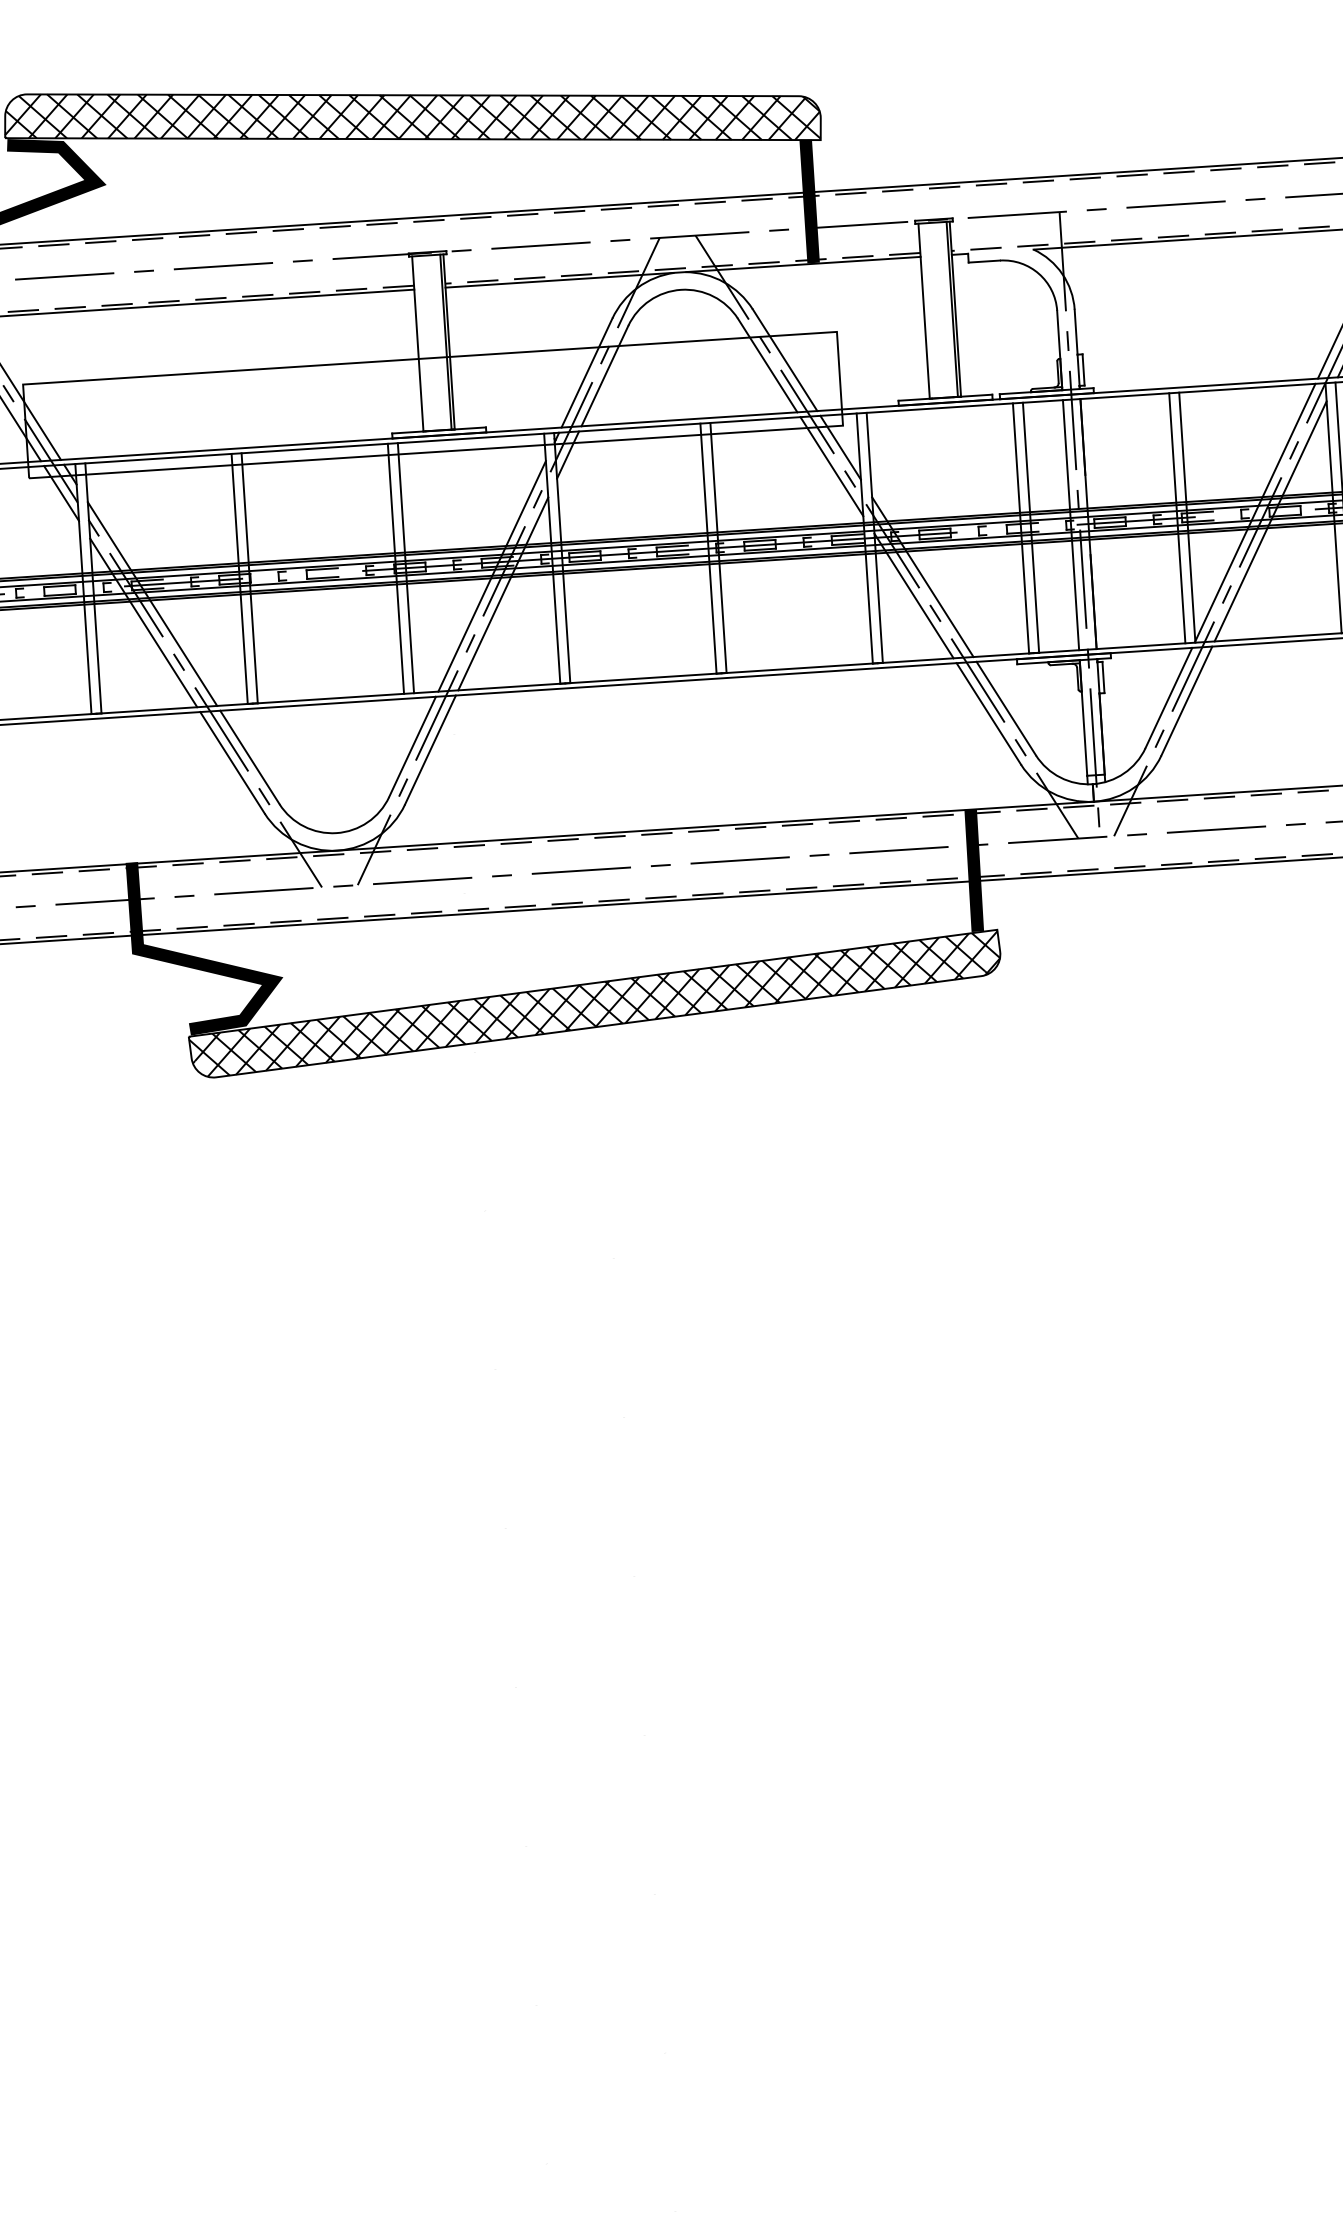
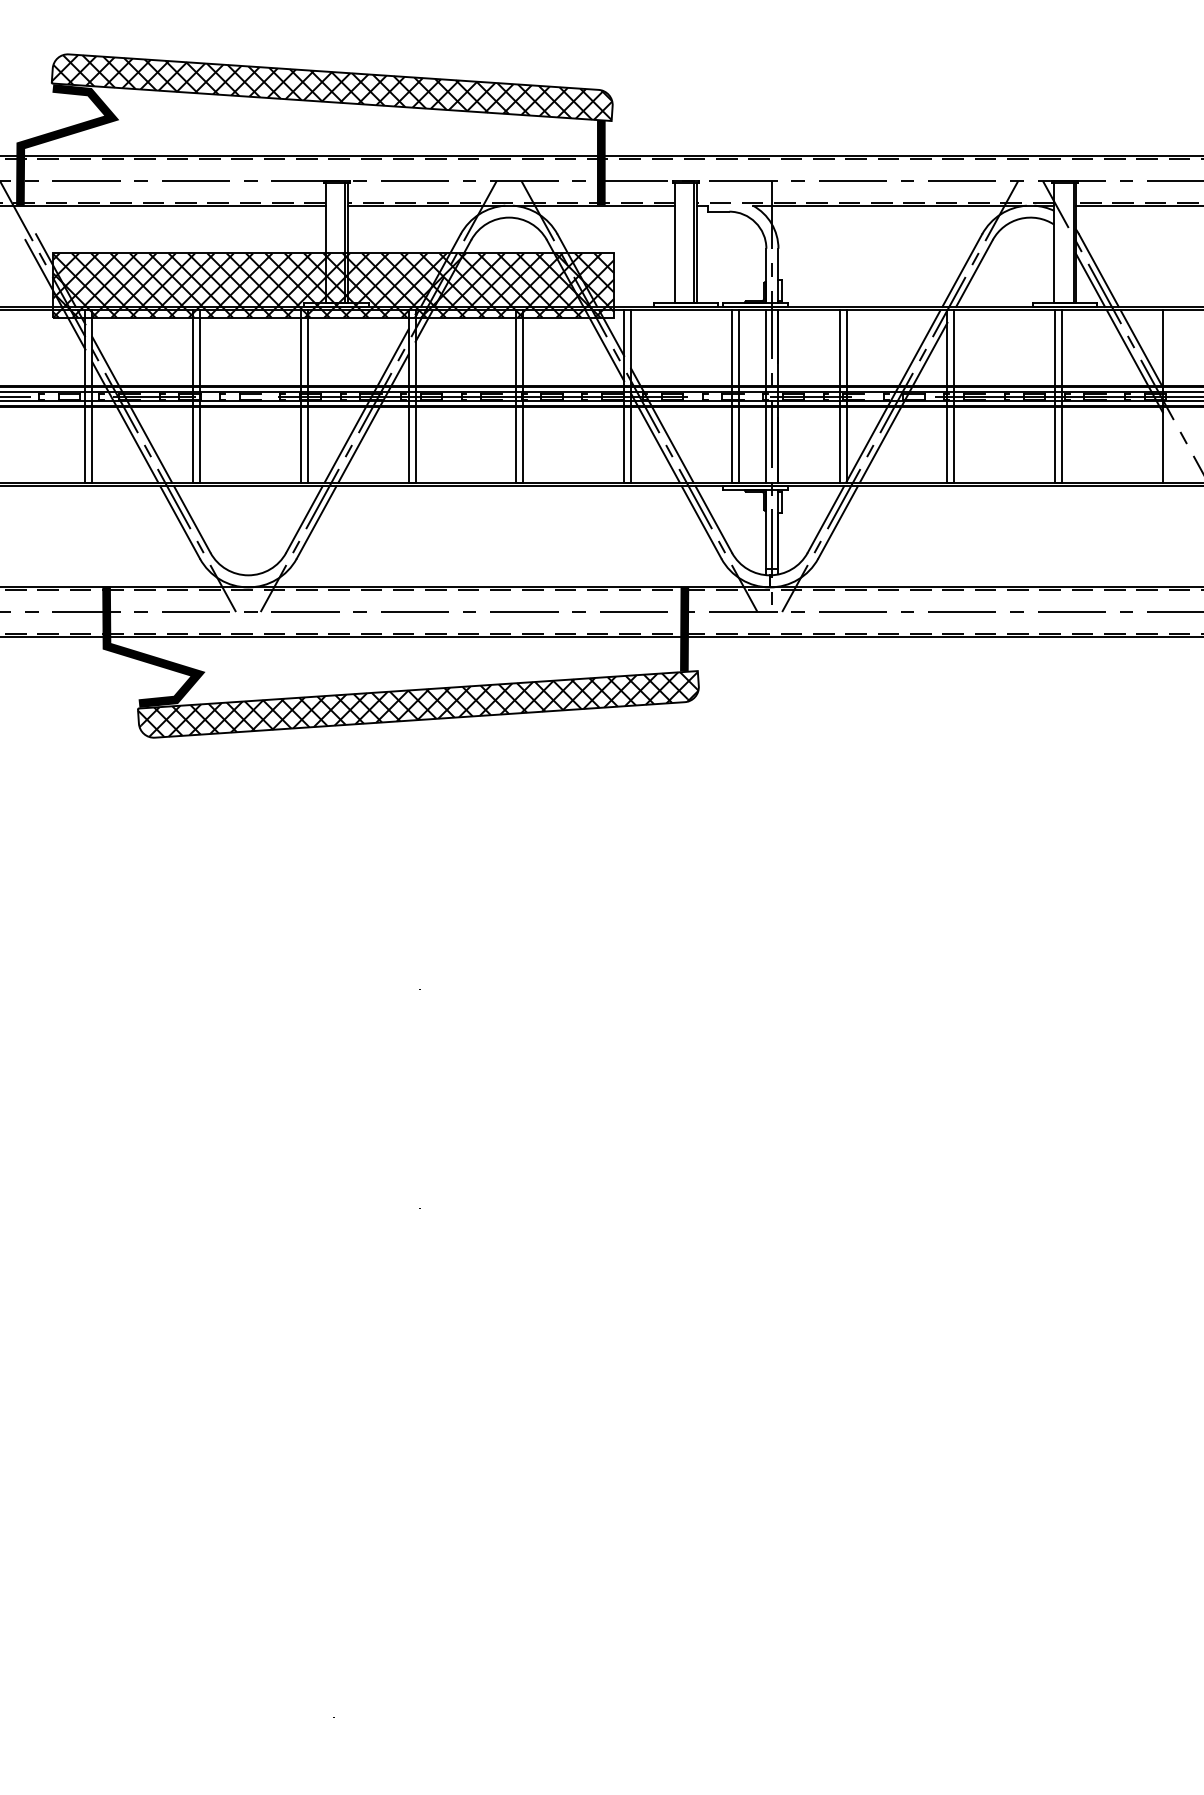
hatch: (432, 404) -> (333, 285), added

